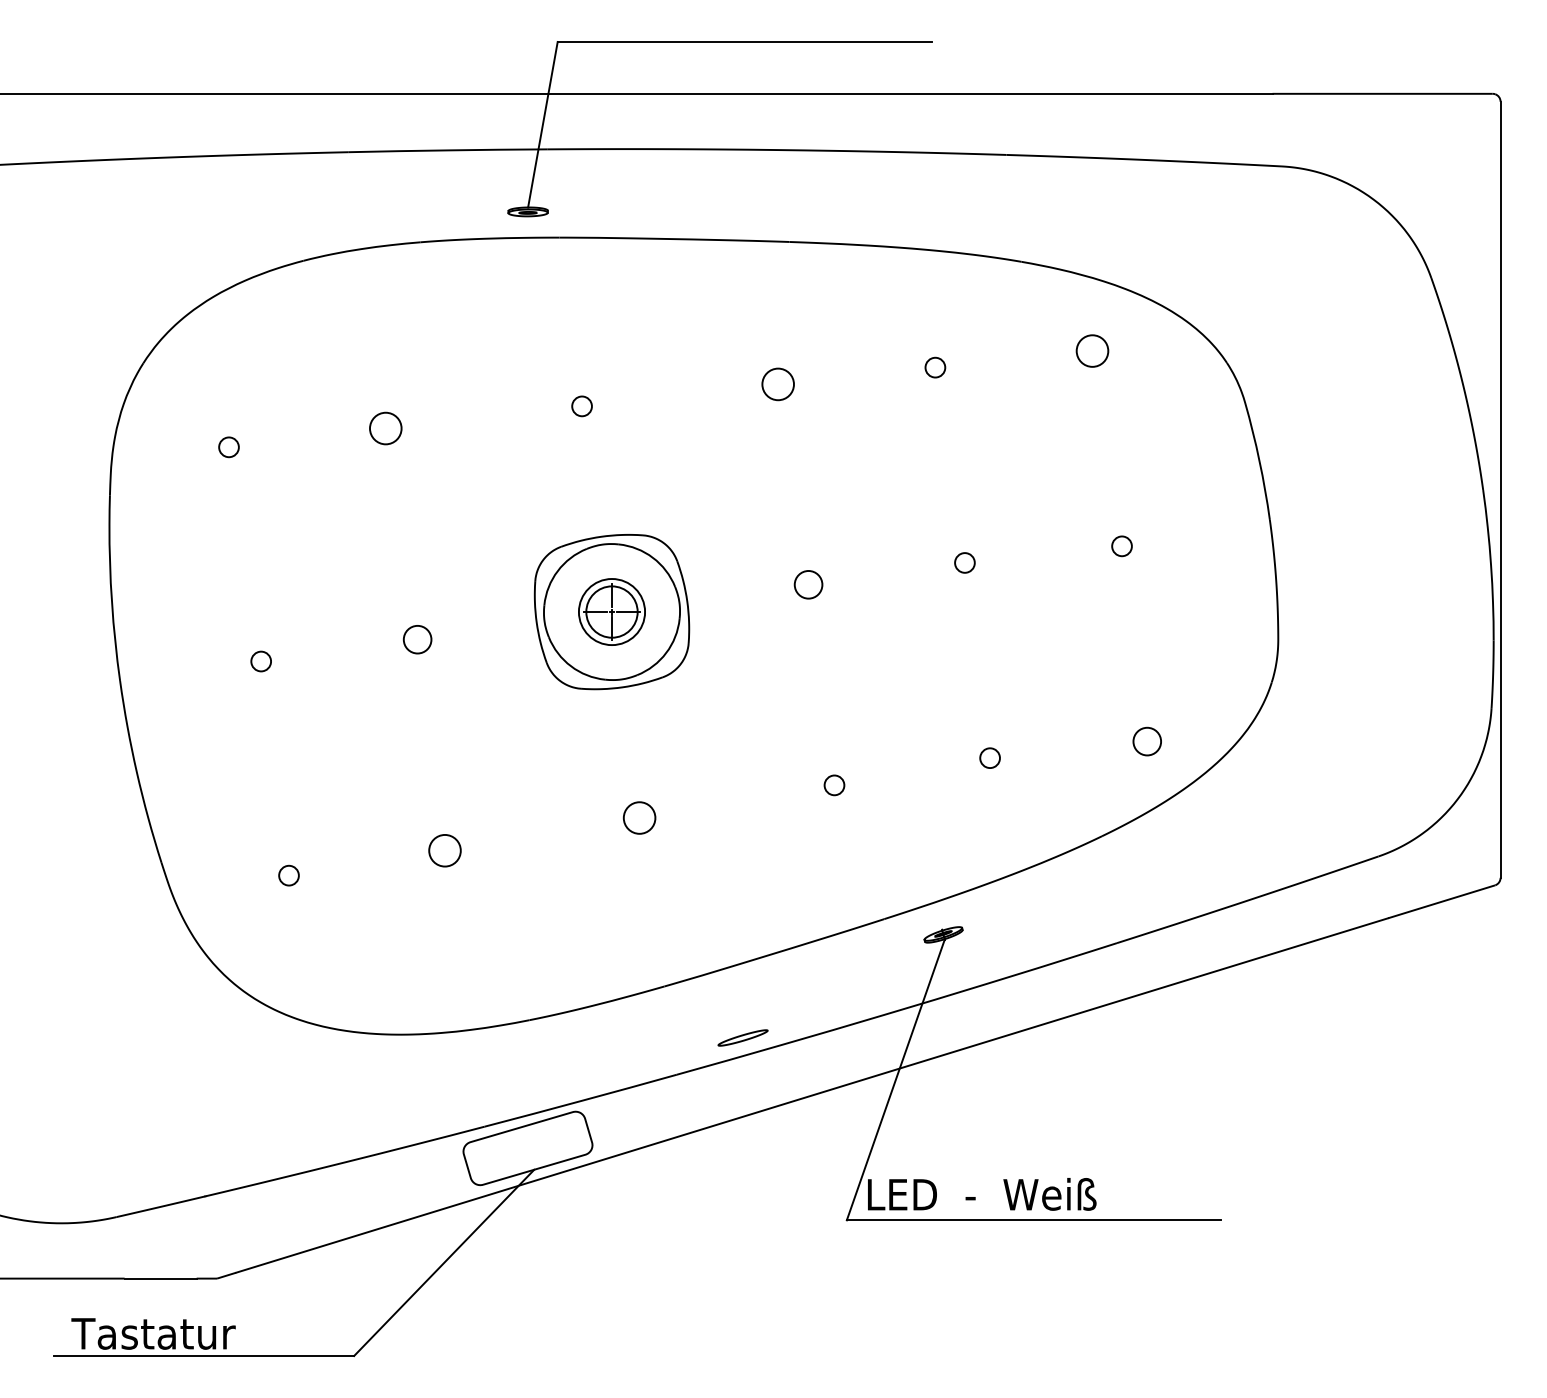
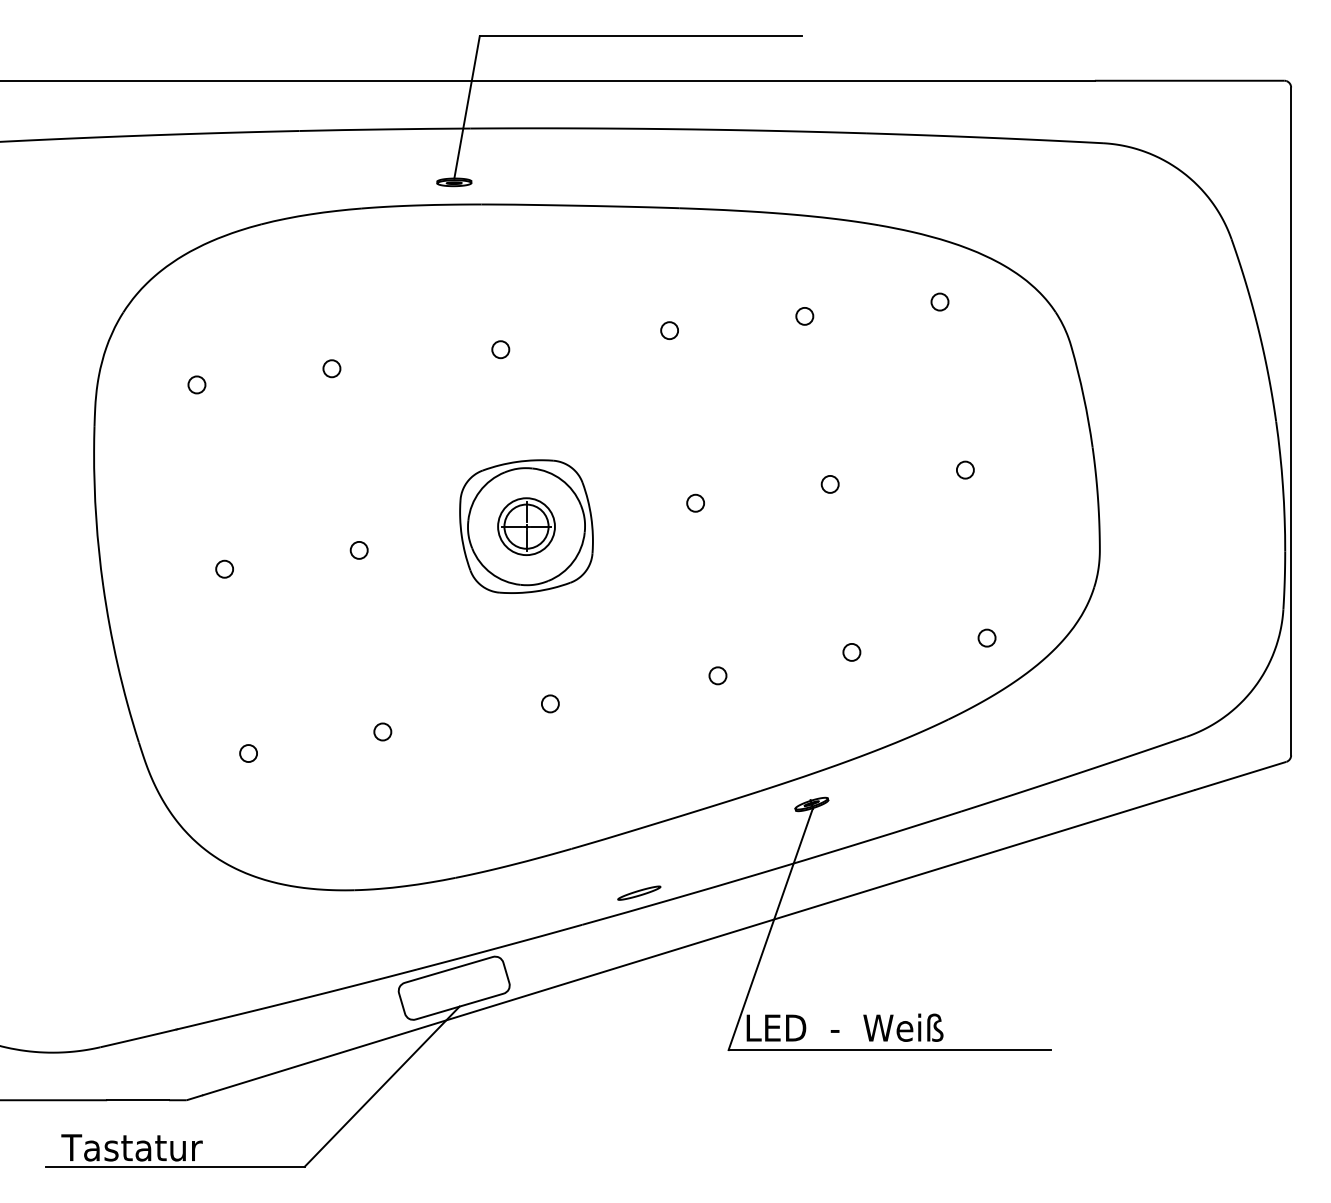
circle: (1092, 350) -> (939, 301), size x0.62
circle: (778, 383) -> (669, 330), size x0.62
circle: (385, 428) -> (331, 368), size x0.62
circle: (808, 584) -> (695, 502), size x0.71
circle: (417, 639) -> (359, 550), size x0.71
circle: (1146, 741) -> (986, 638), size x0.71
circle: (639, 817) -> (550, 703), size x0.62
circle: (444, 850) -> (382, 731), size x0.62

